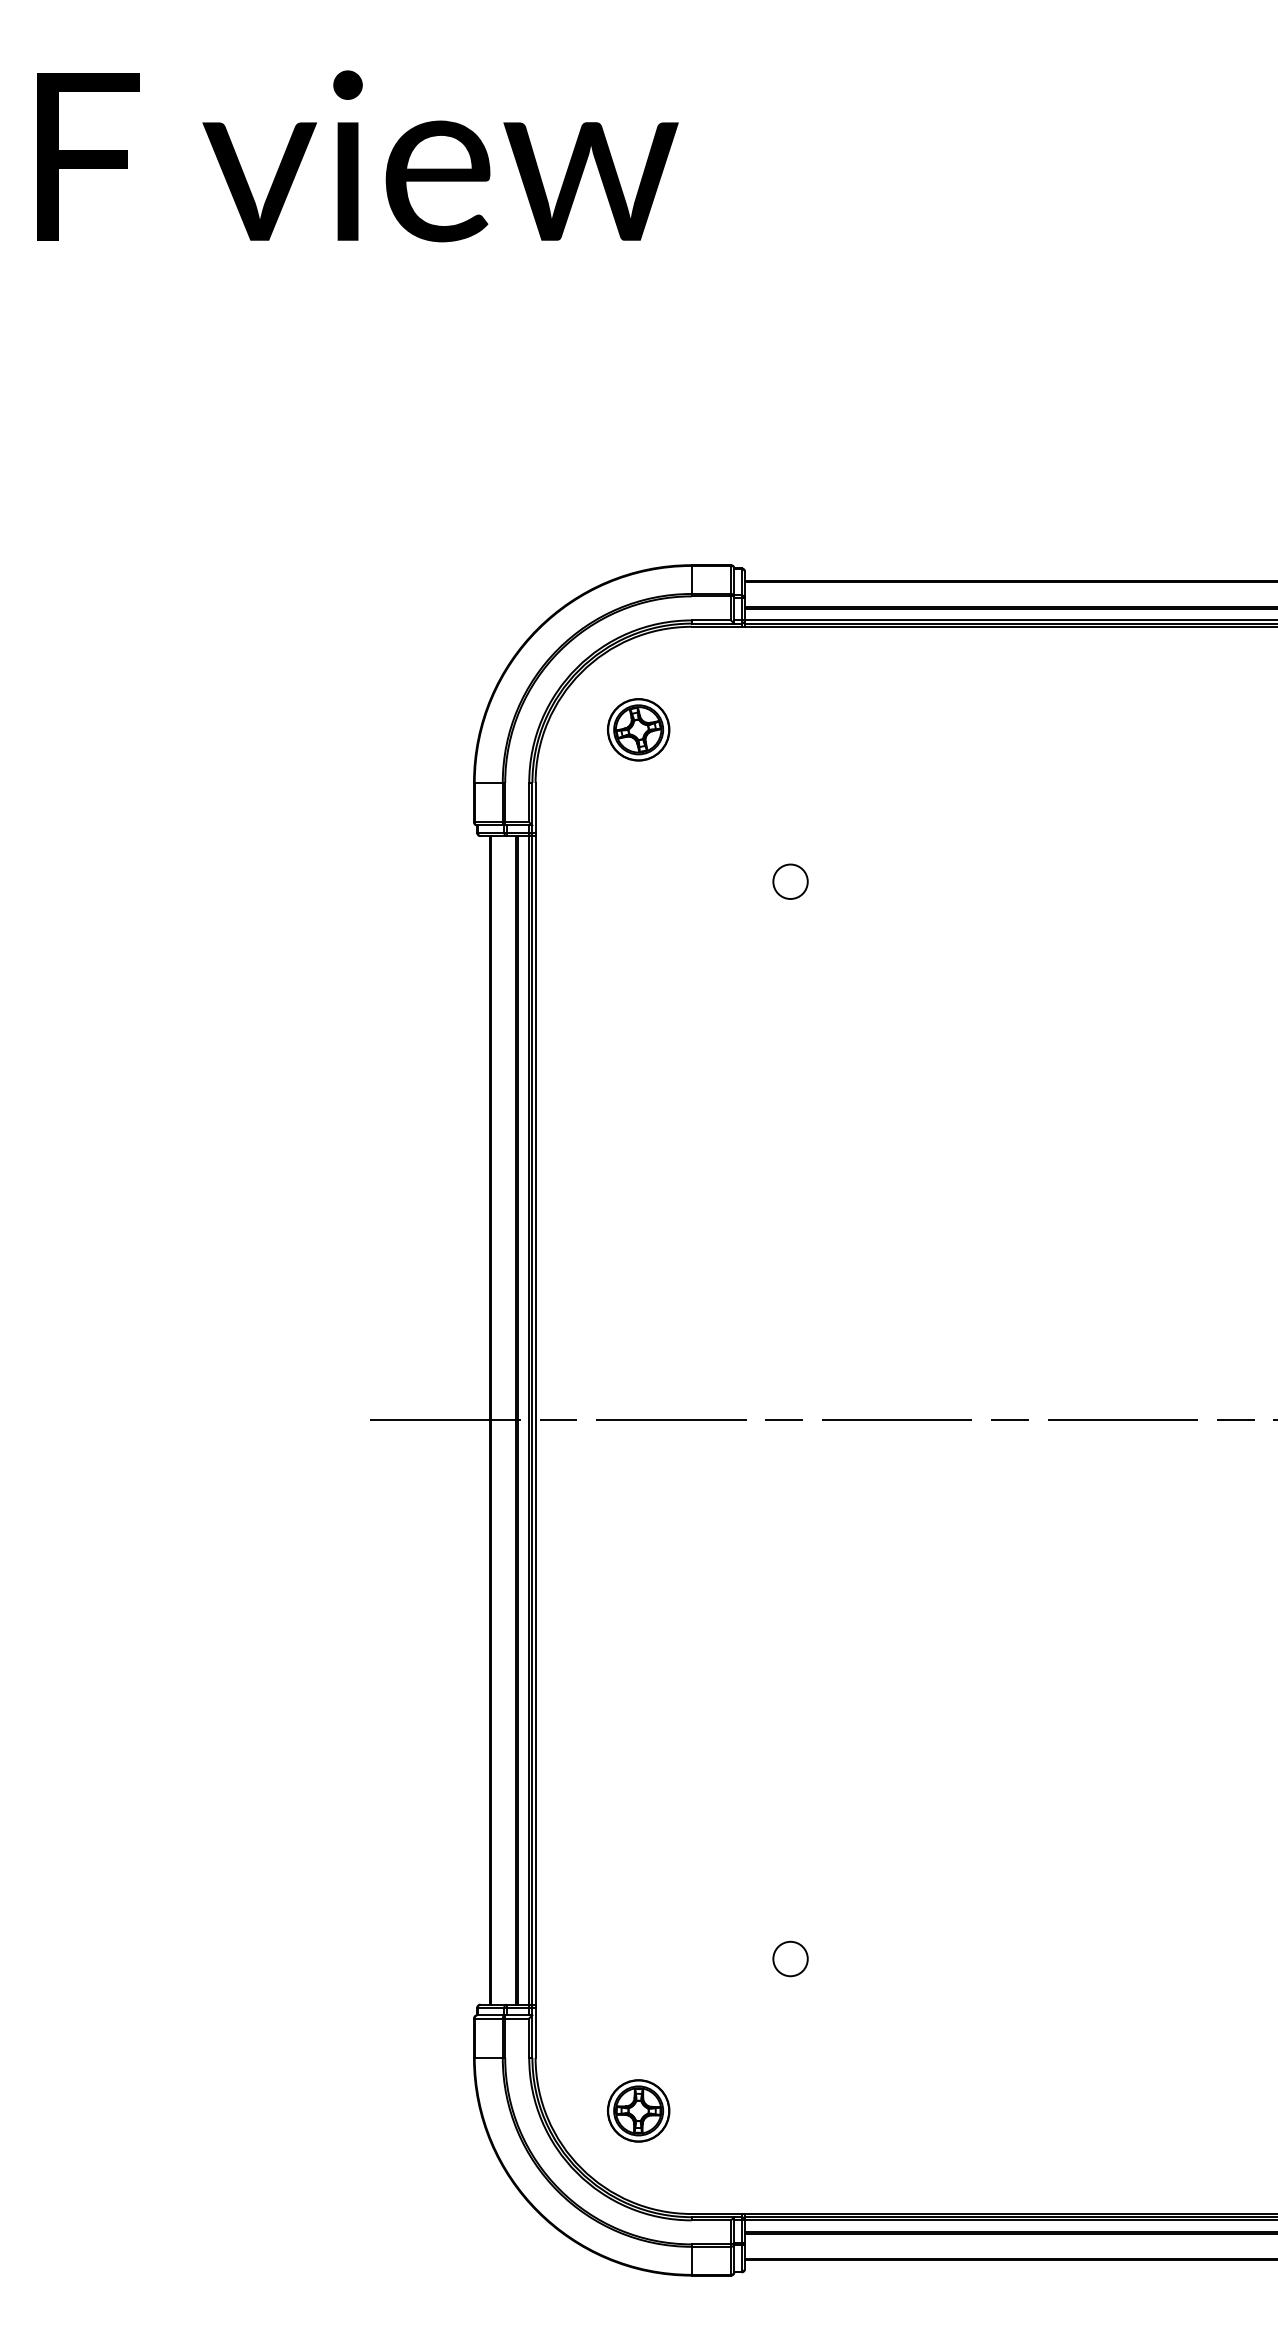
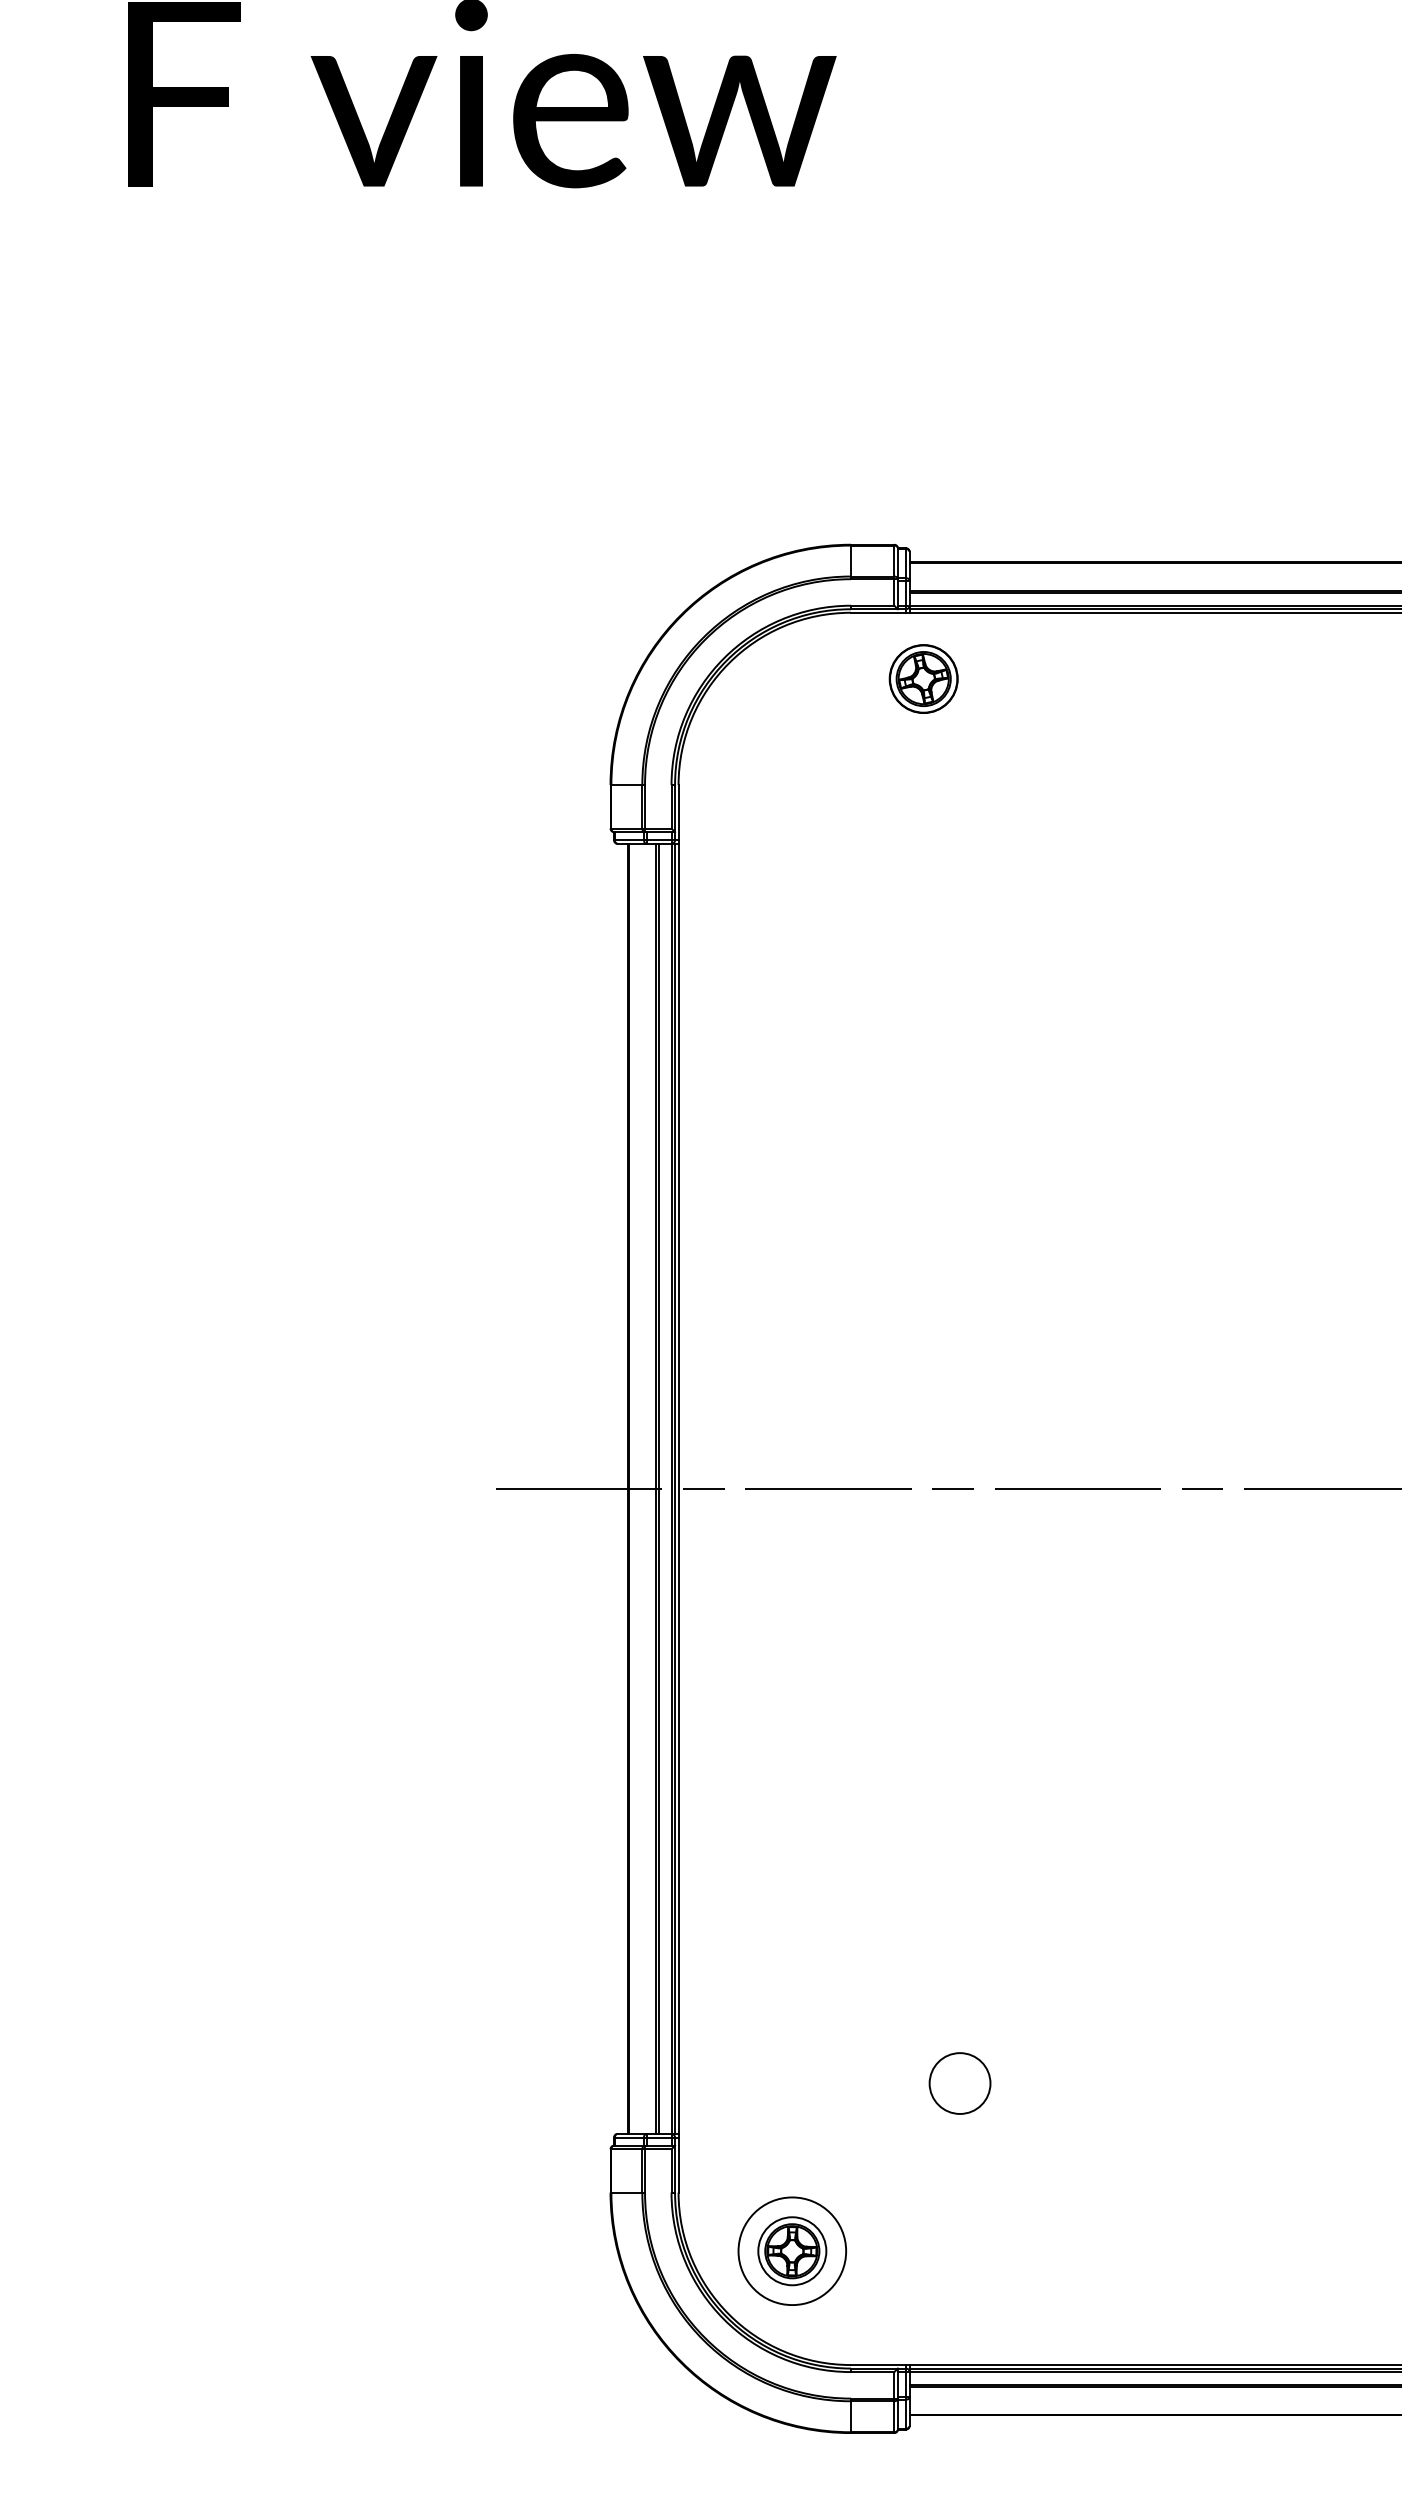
part: (638, 729) -> (923, 678), moved
circle: (790, 881) -> (959, 893), removed
circle: (790, 1958) -> (959, 2082), size x1.6
circle: (638, 2110) -> (792, 2250), size x1.6

